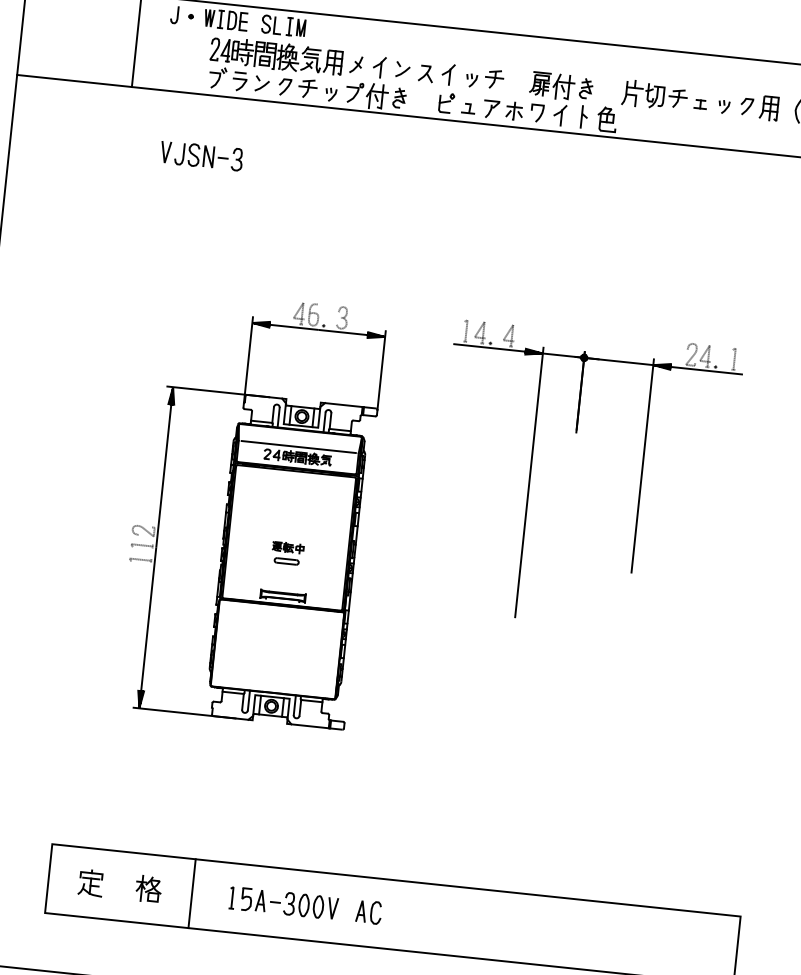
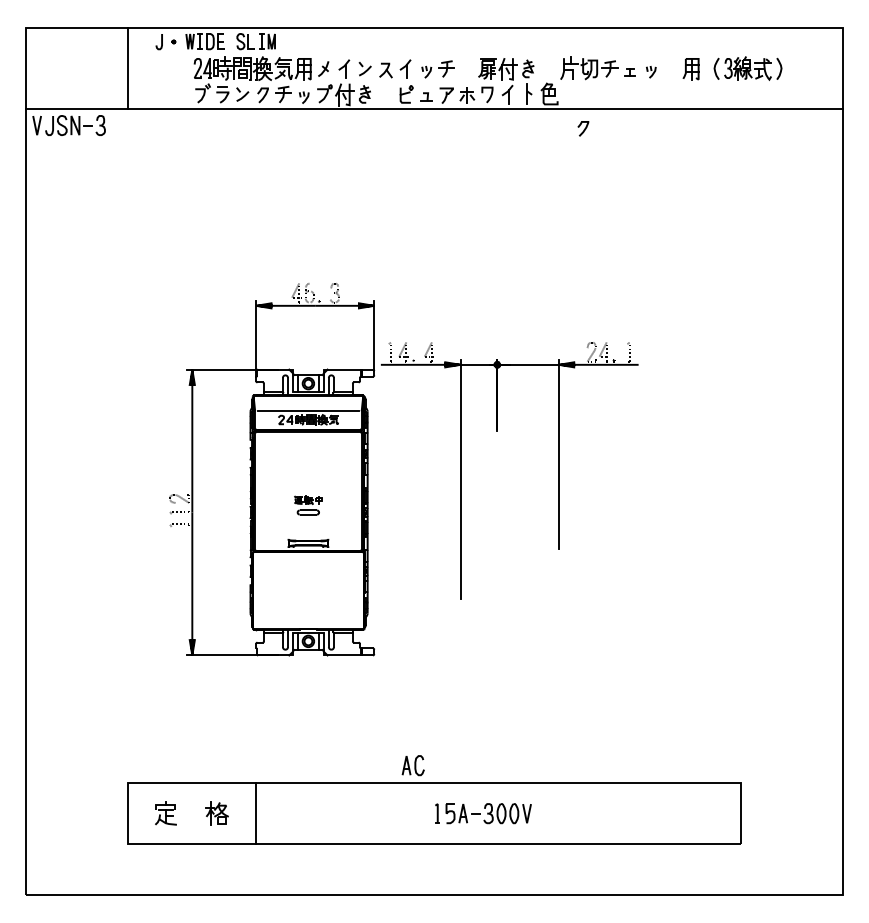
curve: (748, 106) -> (584, 128), moved
part: (201, 155) -> (68, 125), moved
part: (576, 432) -> (497, 431), moved
part: (283, 903) -> (483, 813), moved
part: (368, 912) -> (412, 765), moved

